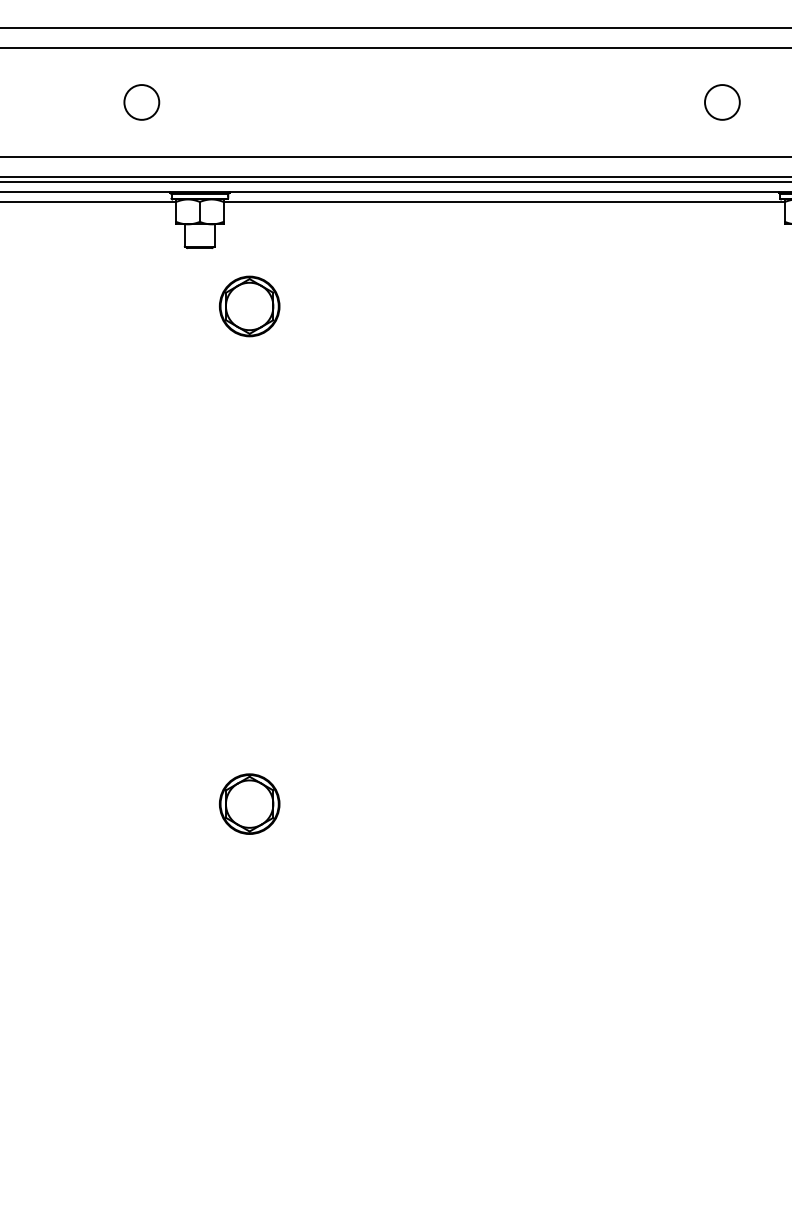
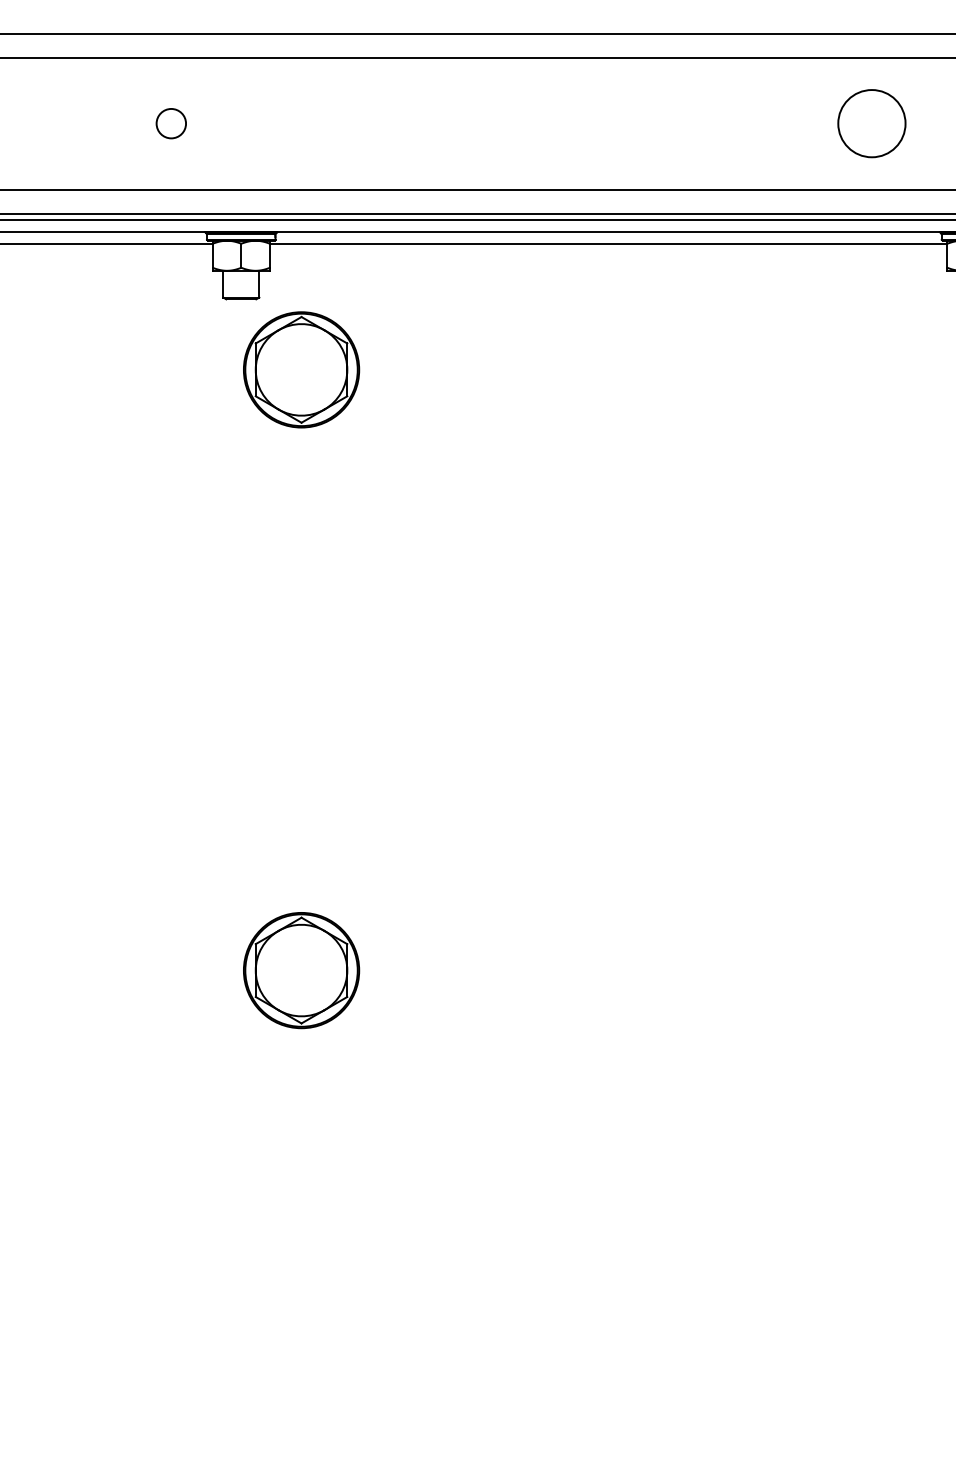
circle: (141, 102) -> (170, 123), size x0.7
circle: (722, 102) -> (872, 123), size x1.6
part: (249, 306) -> (301, 369), size x1.6
part: (249, 803) -> (301, 969), size x1.6

